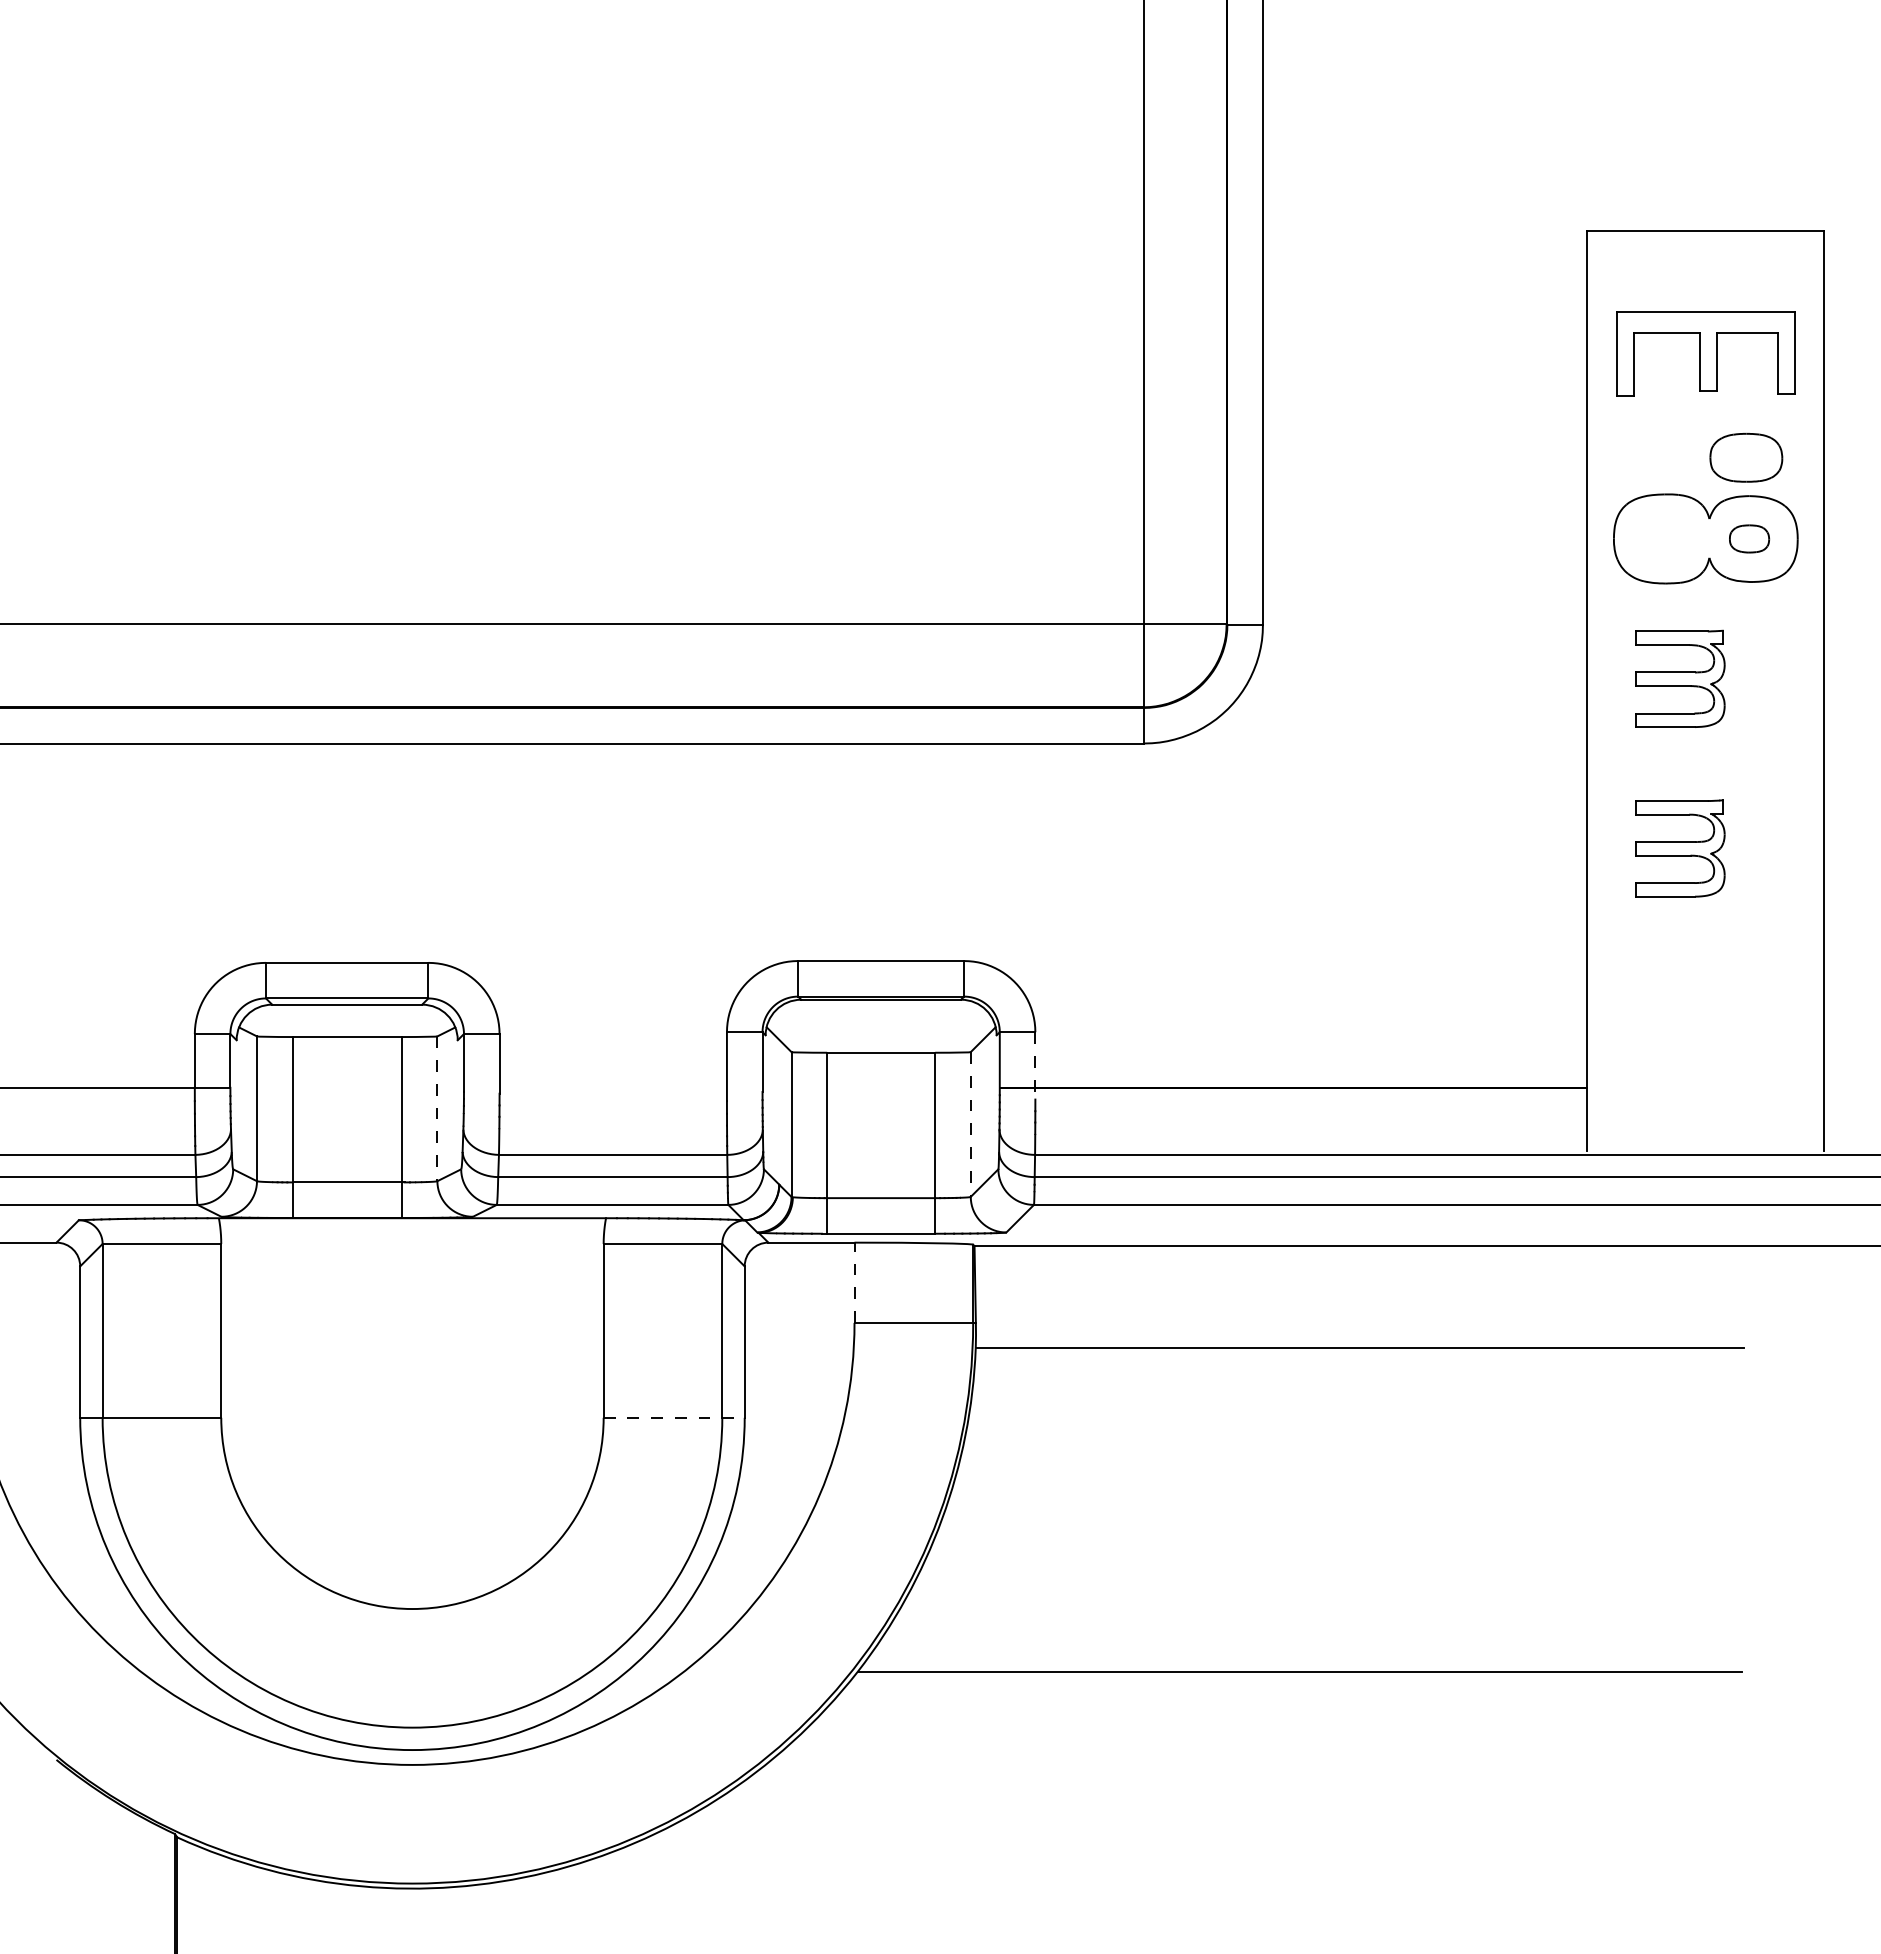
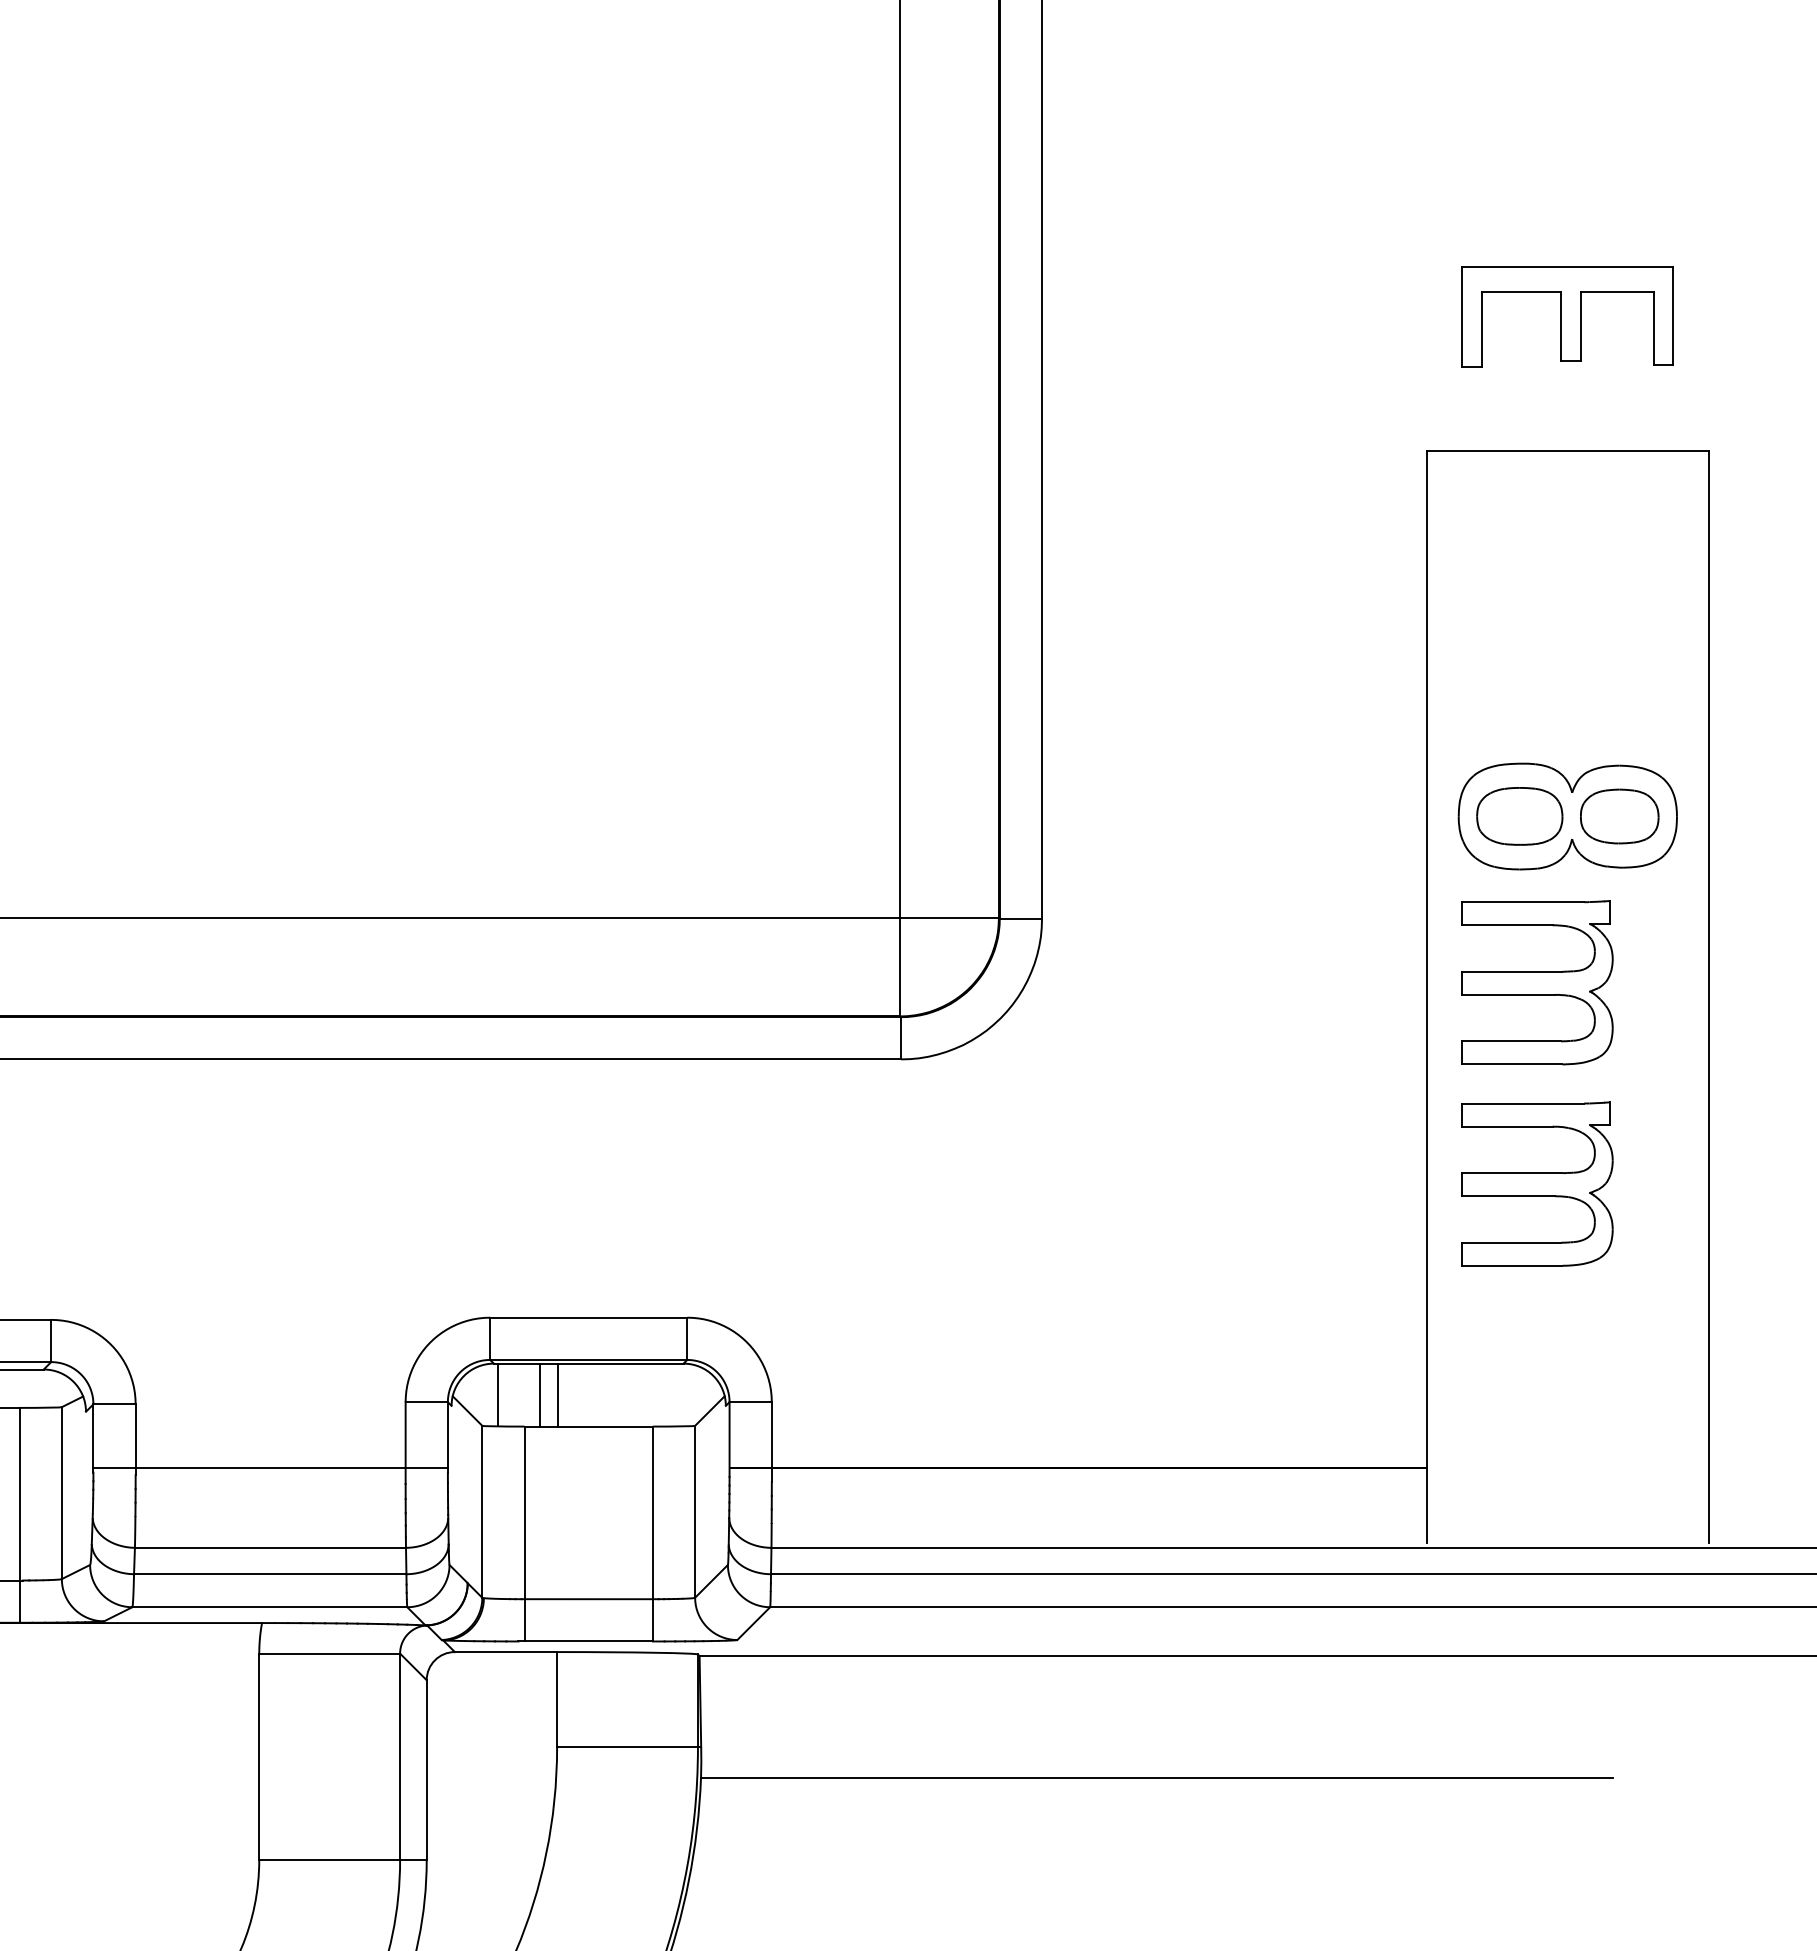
part: (1705, 353) -> (1567, 316), moved
part: (1746, 457) -> (1519, 816), moved
part: (1749, 538) -> (1619, 816), size x1.67
part: (1680, 678) -> (1537, 982), size x1.43
part: (1680, 848) -> (1537, 1184), size x1.43
line: (804, 1025) -> (497, 1394), added
line: (839, 1025) -> (539, 1394), added
line: (854, 1025) -> (557, 1394), added
line: (1035, 1065) -> (771, 1441), dashed -> solid
line: (613, 1087) -> (270, 1467), added
line: (437, 1109) -> (61, 1493), dashed -> solid
line: (970, 1125) -> (694, 1512), dashed -> solid
line: (854, 1282) -> (557, 1699), dashed -> solid
line: (674, 1417) -> (343, 1859), dashed -> solid

